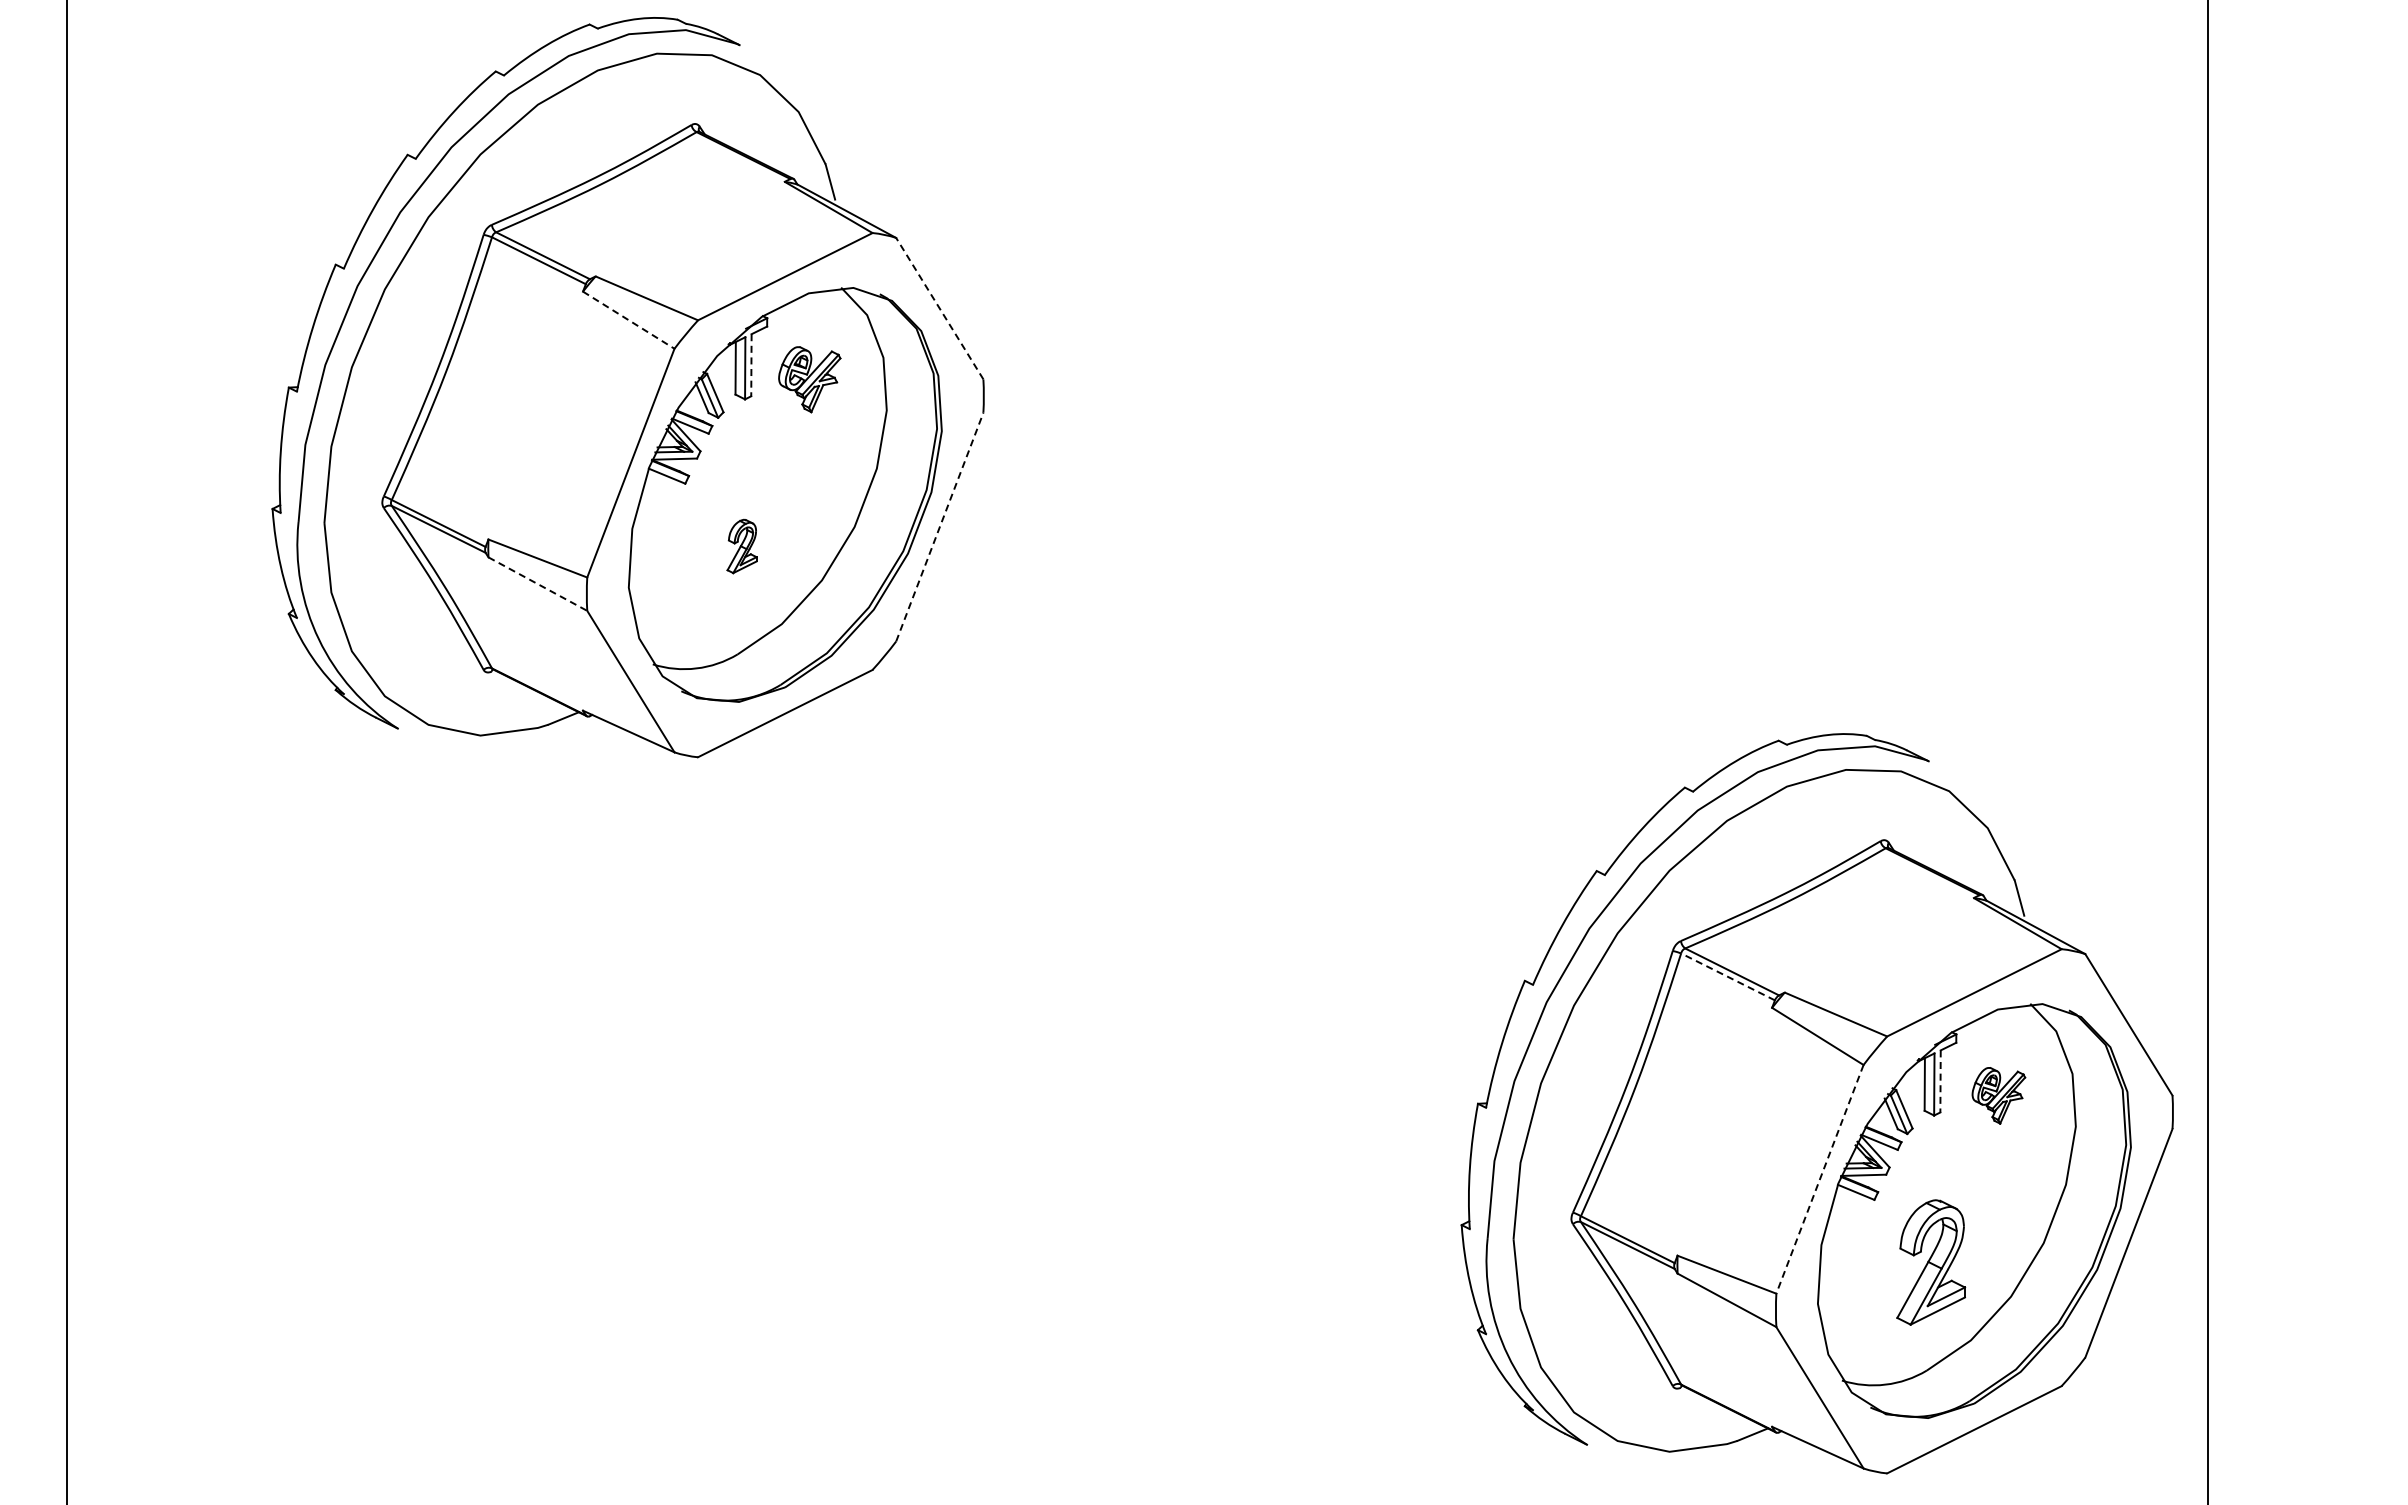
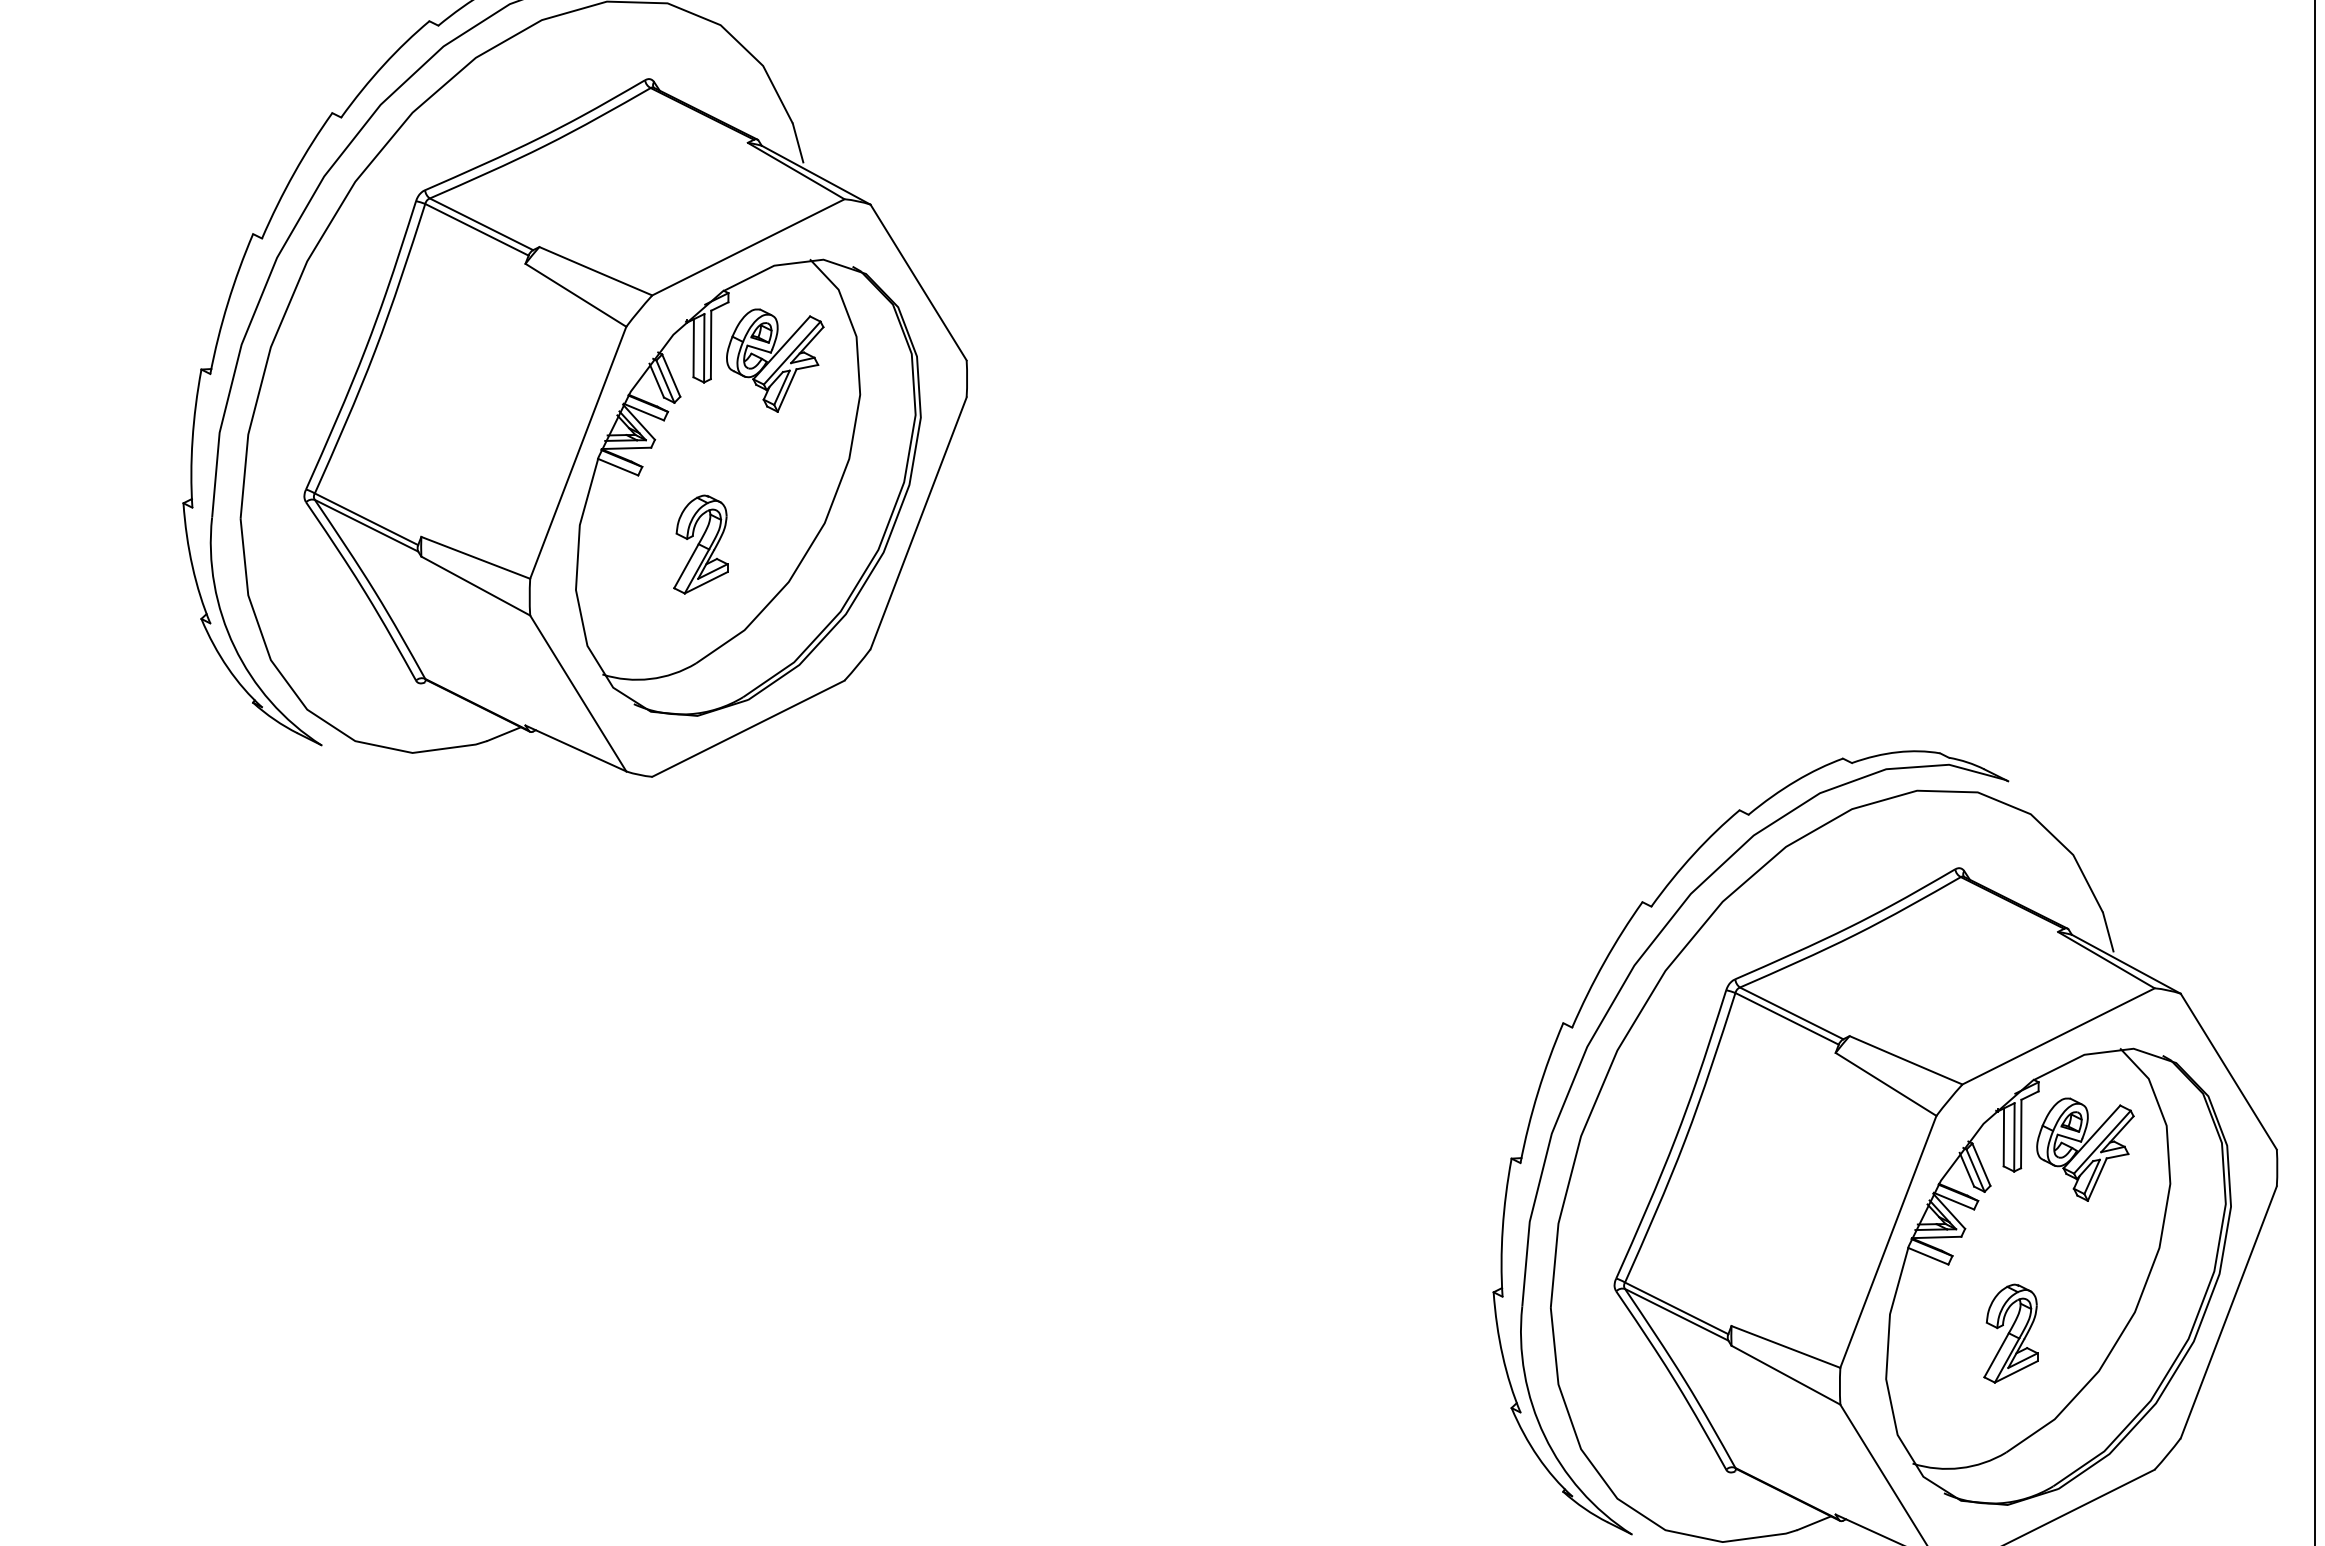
line: (939, 308) -> (918, 282), dashed -> solid
line: (628, 320) -> (575, 295), dashed -> solid
line: (751, 365) -> (711, 345), dashed -> solid
part: (809, 379) -> (775, 360), size x1.43
line: (940, 526) -> (919, 522), dashed -> solid
part: (741, 546) -> (700, 544), size x1.67
line: (538, 584) -> (476, 586), dashed -> solid
line: (1727, 976) -> (1786, 1018), dashed -> solid
line: (1940, 1081) -> (2021, 1134), dashed -> solid
part: (1998, 1095) -> (2085, 1149), size x1.67
line: (1819, 1179) -> (1887, 1242), dashed -> solid
part: (1931, 1262) -> (2011, 1333), size x0.71

